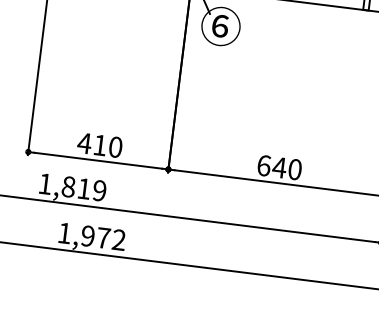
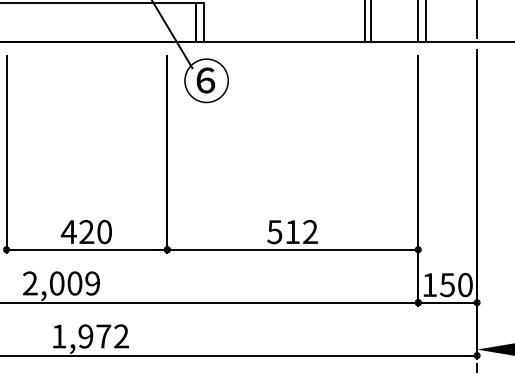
text: (99, 144) -> (86, 231), 410 -> 420
text: (279, 168) -> (292, 232), 640 -> 512
text: (64, 186) -> (52, 283), 1,819 -> 2,009

